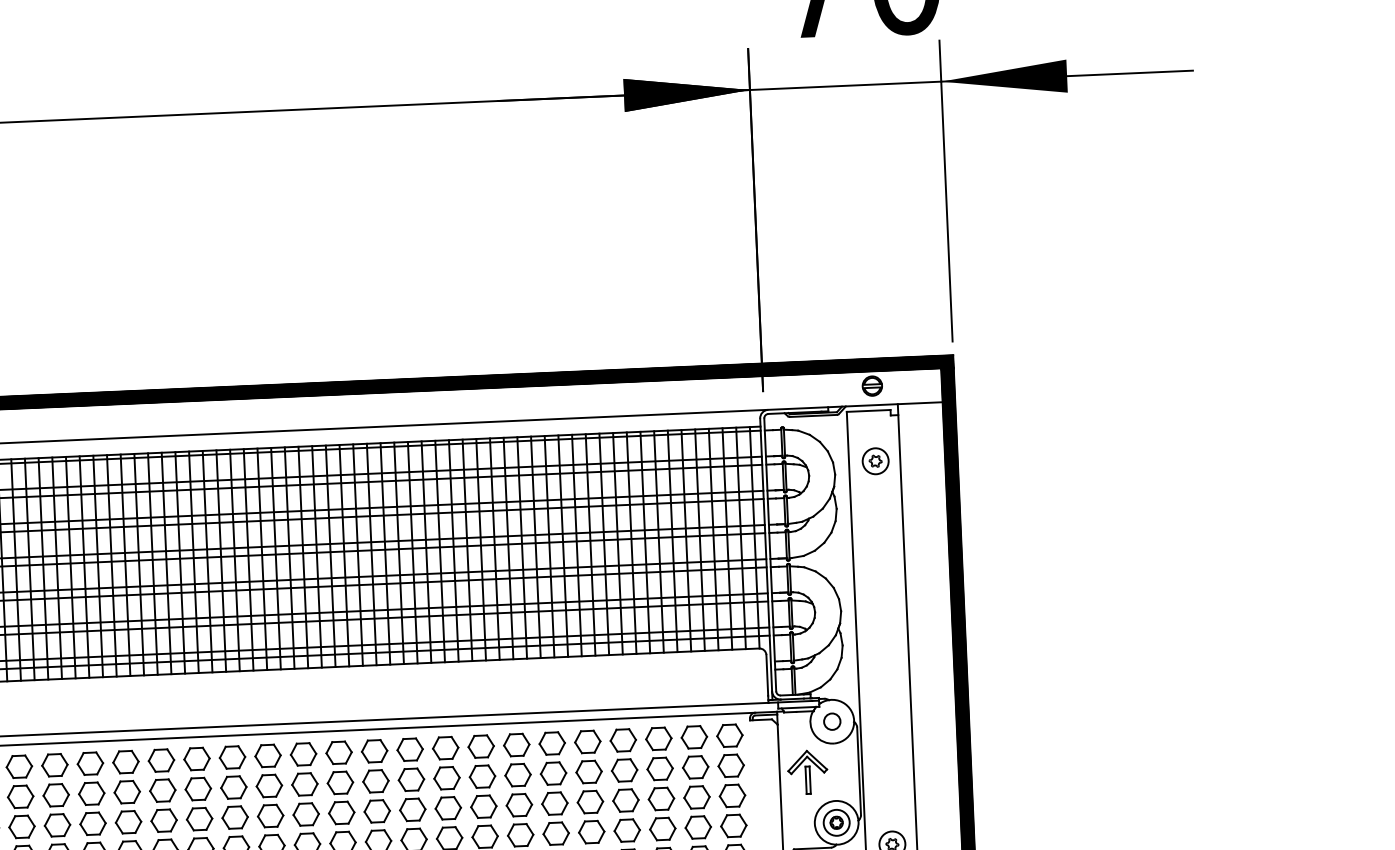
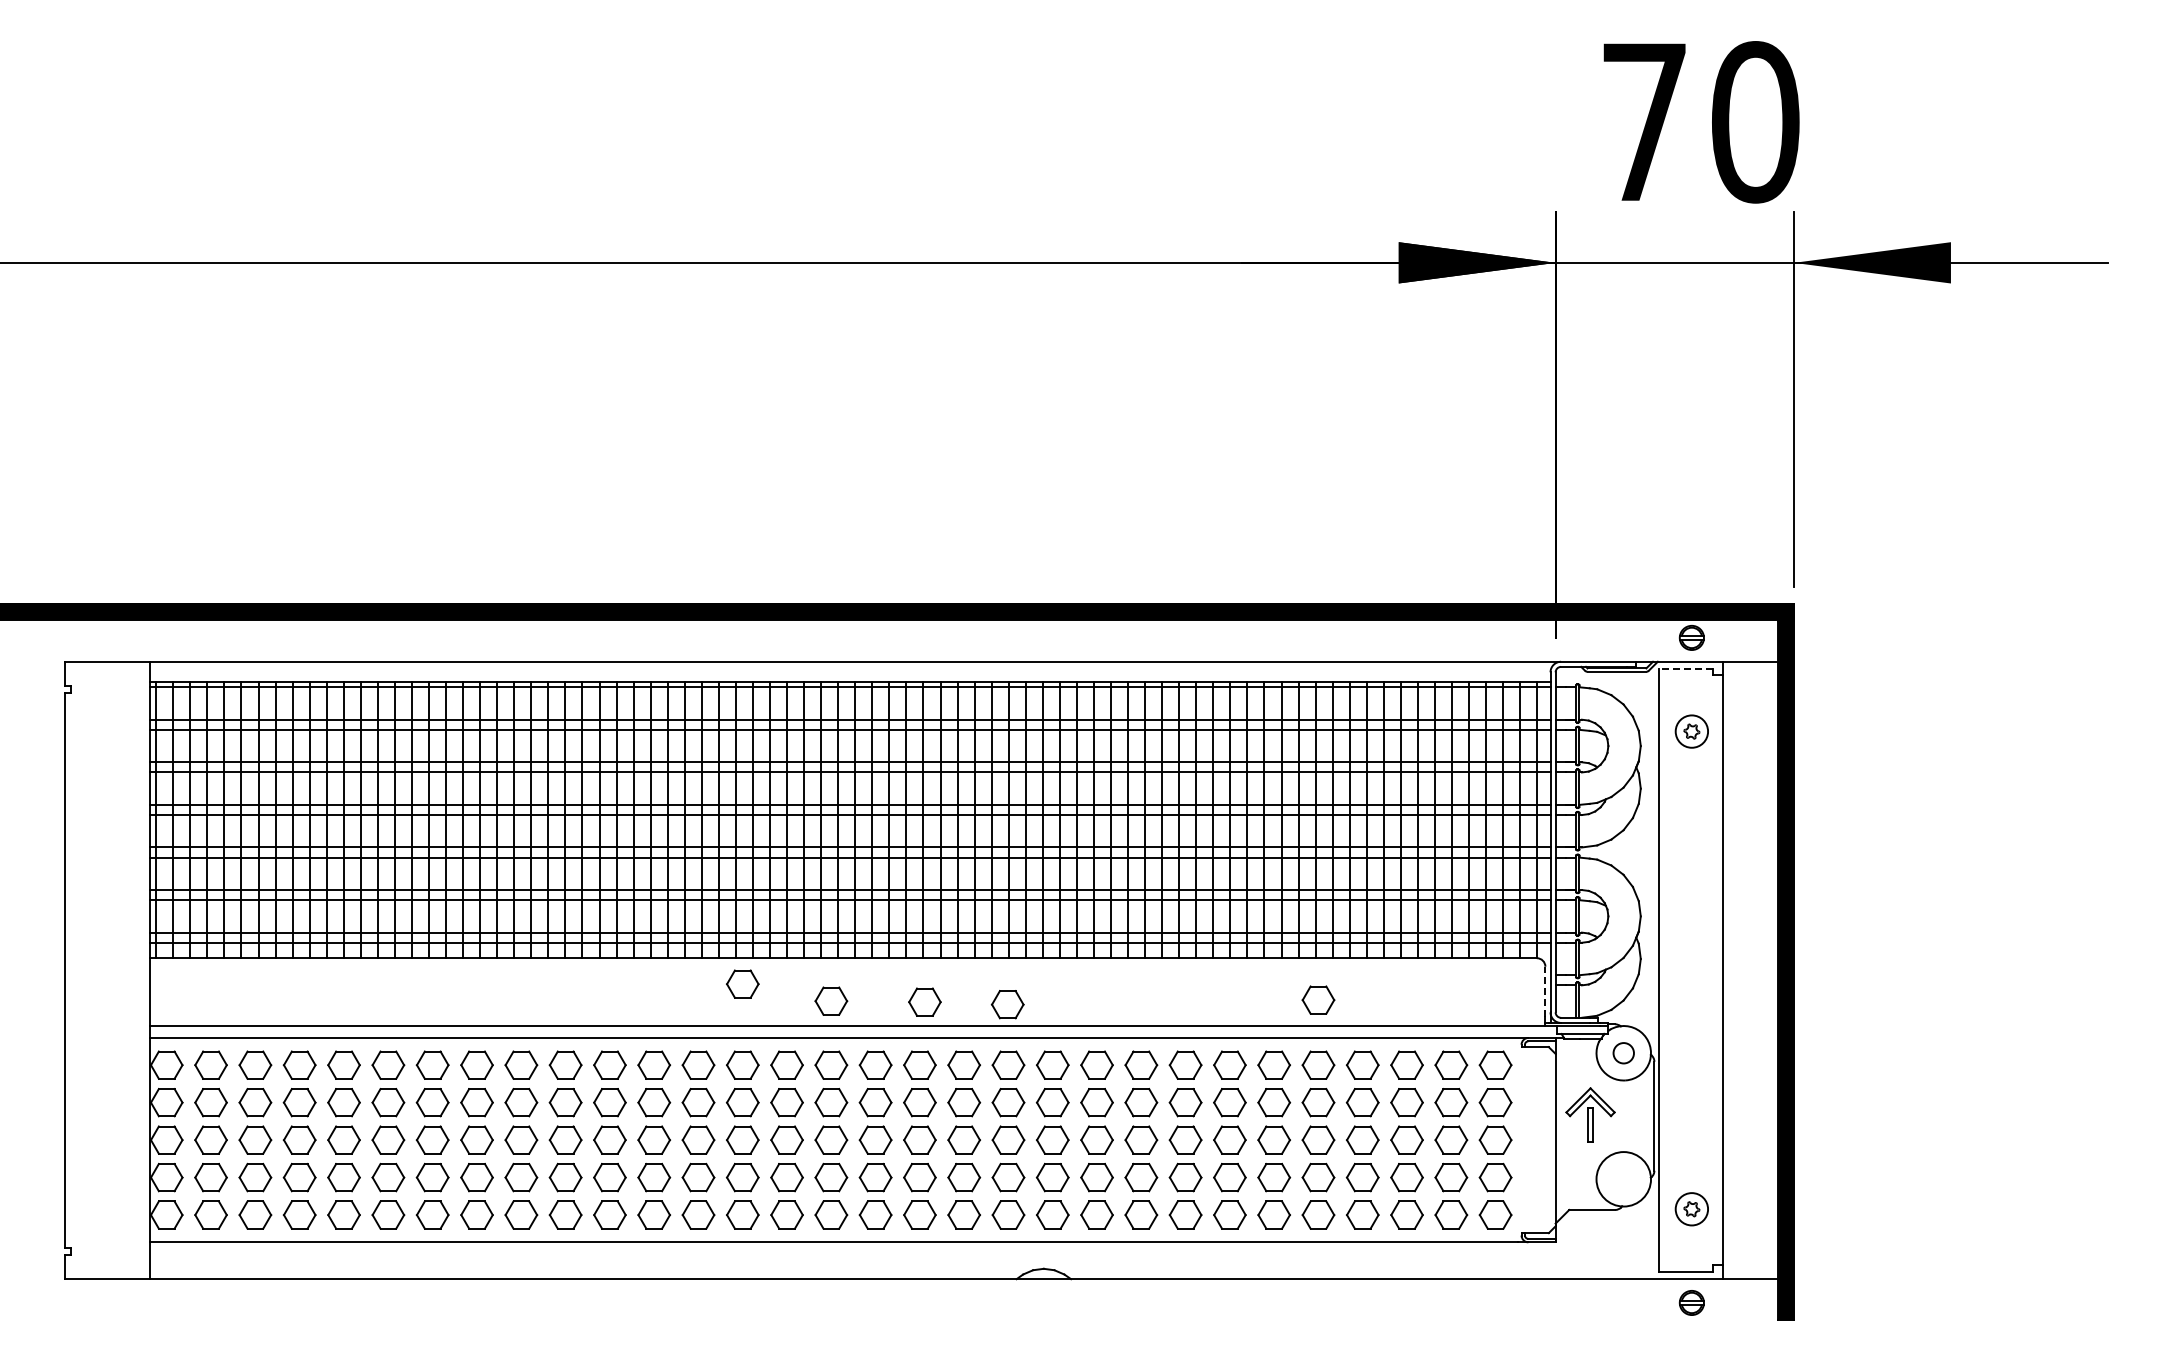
line: (868, 410) -> (1685, 668), solid -> dashed
line: (767, 674) -> (1545, 991), solid -> dashed
part: (585, 689) -> (1318, 999), added
part: (122, 696) -> (742, 983), added
part: (269, 704) -> (924, 1001), added
part: (336, 704) -> (1007, 1004), added
part: (194, 707) -> (831, 1000), added
part: (836, 822) -> (1623, 1179), removed

